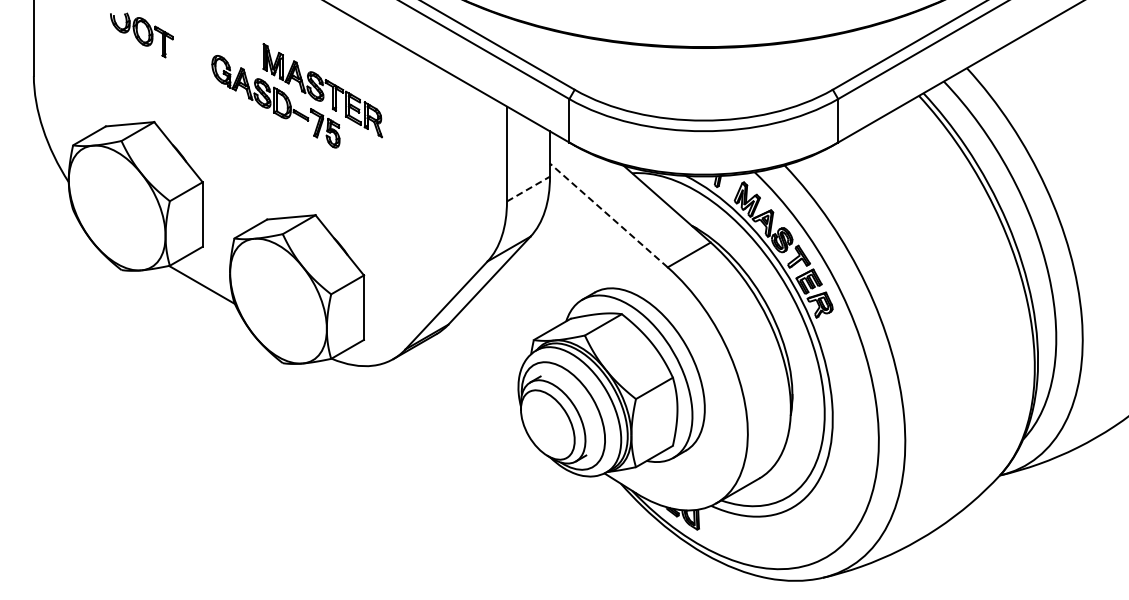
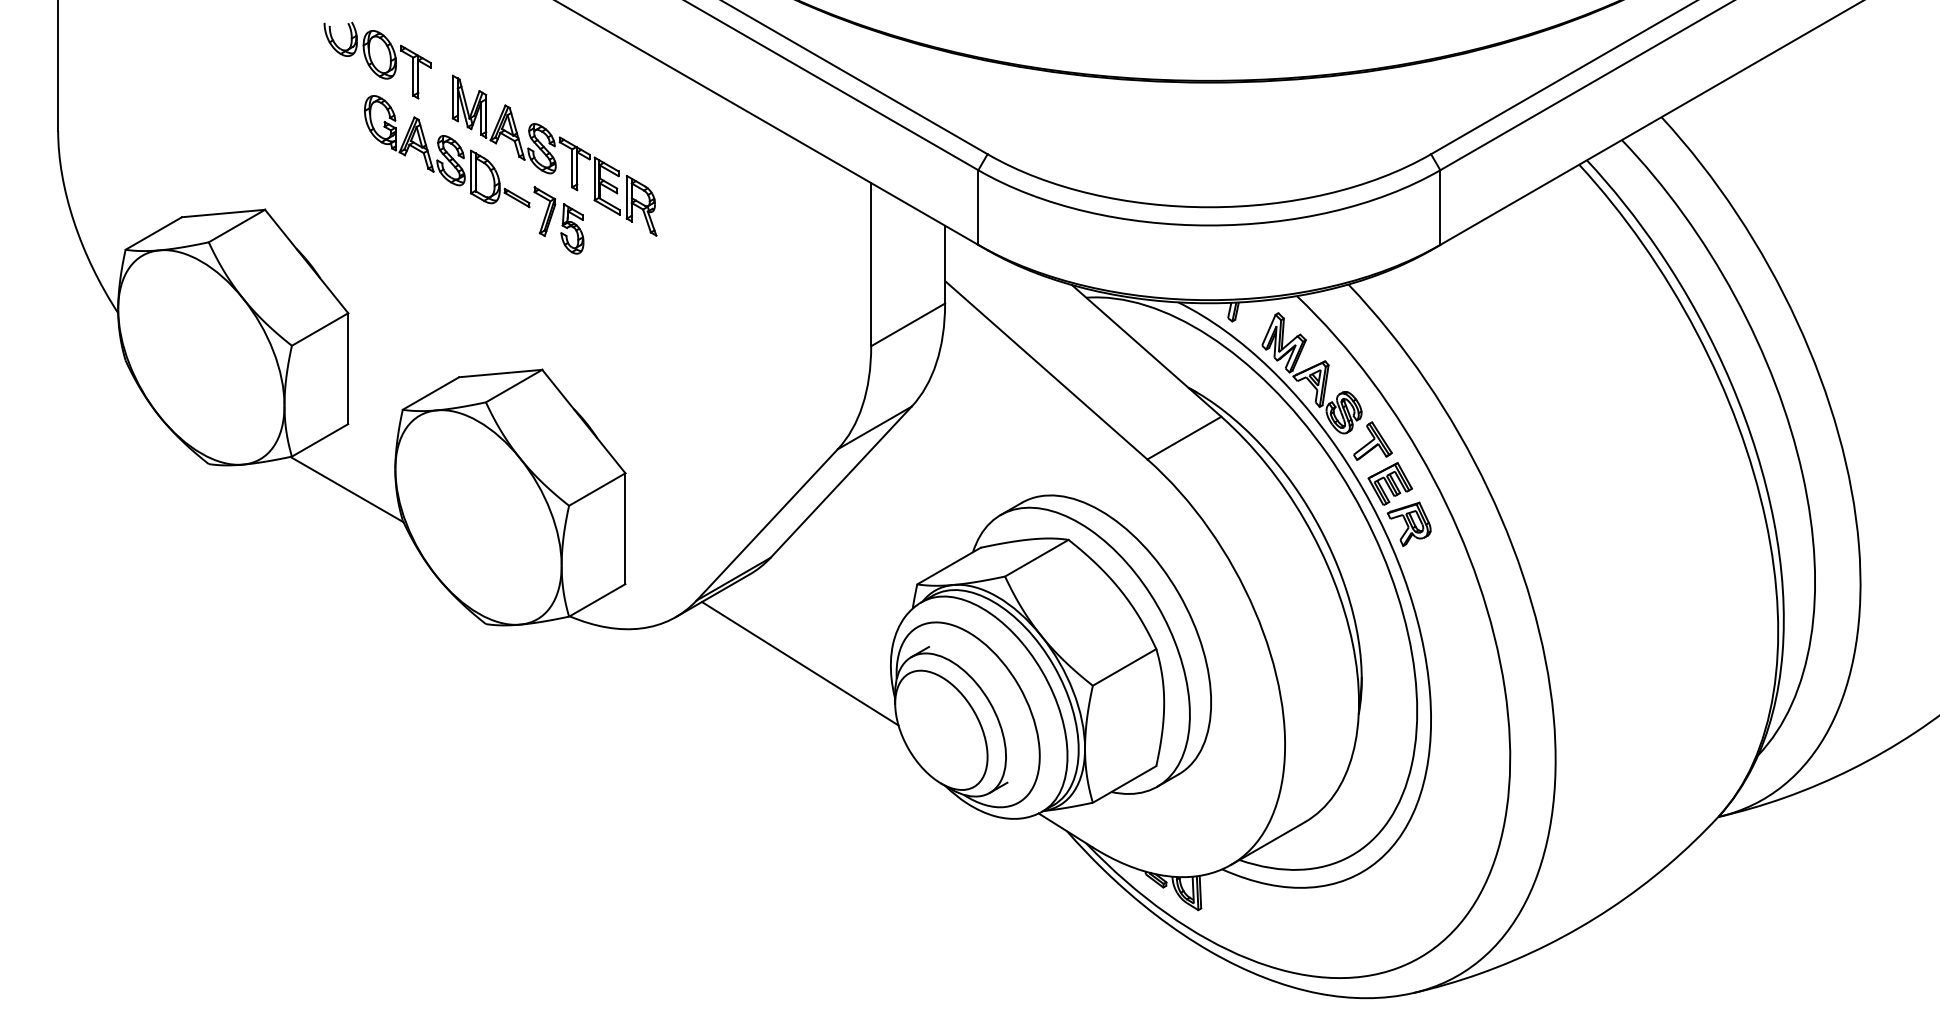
part: (141, 35) -> (377, 60), moved
line: (528, 189) -> (908, 325), dashed -> solid
line: (608, 215) -> (1045, 370), dashed -> solid
line: (465, 386) -> (799, 664), added

